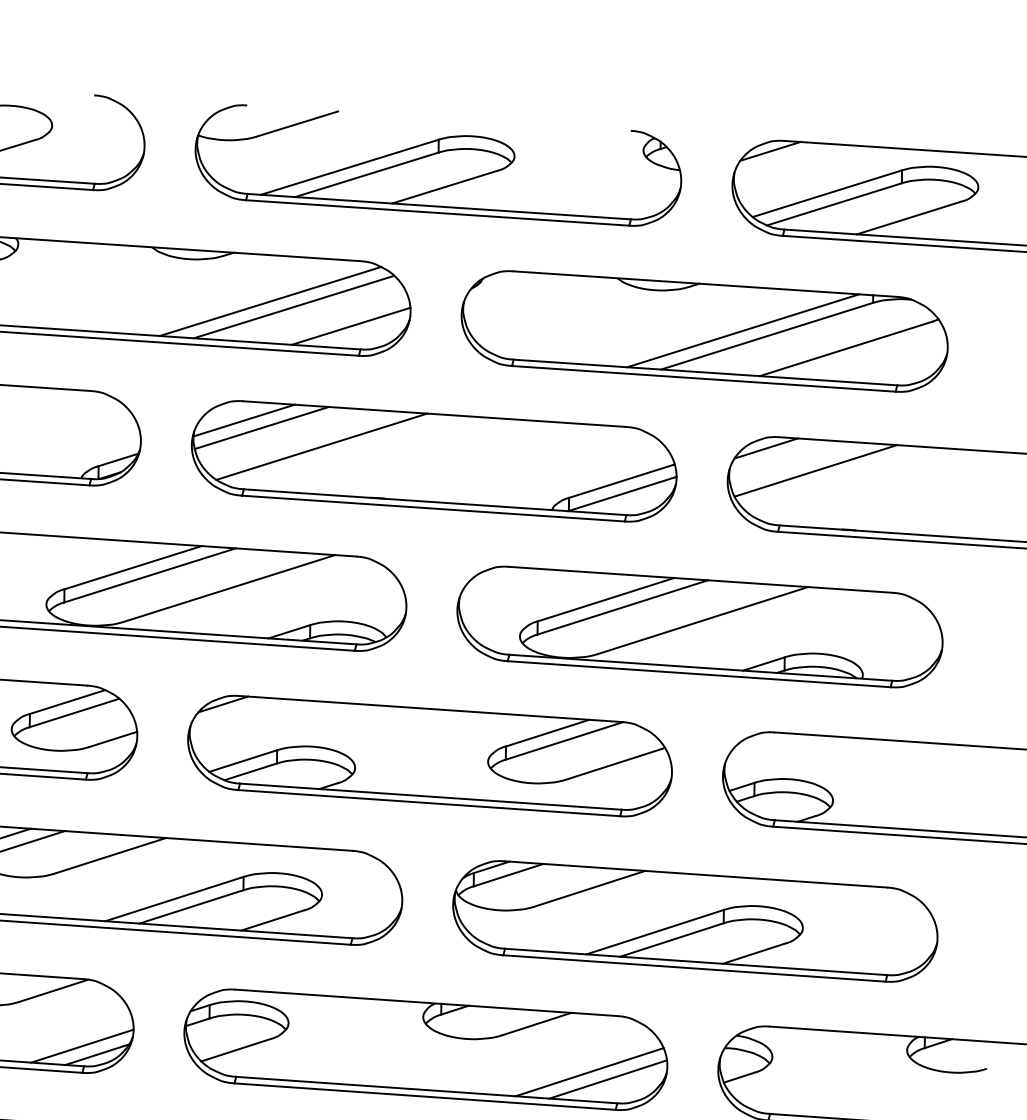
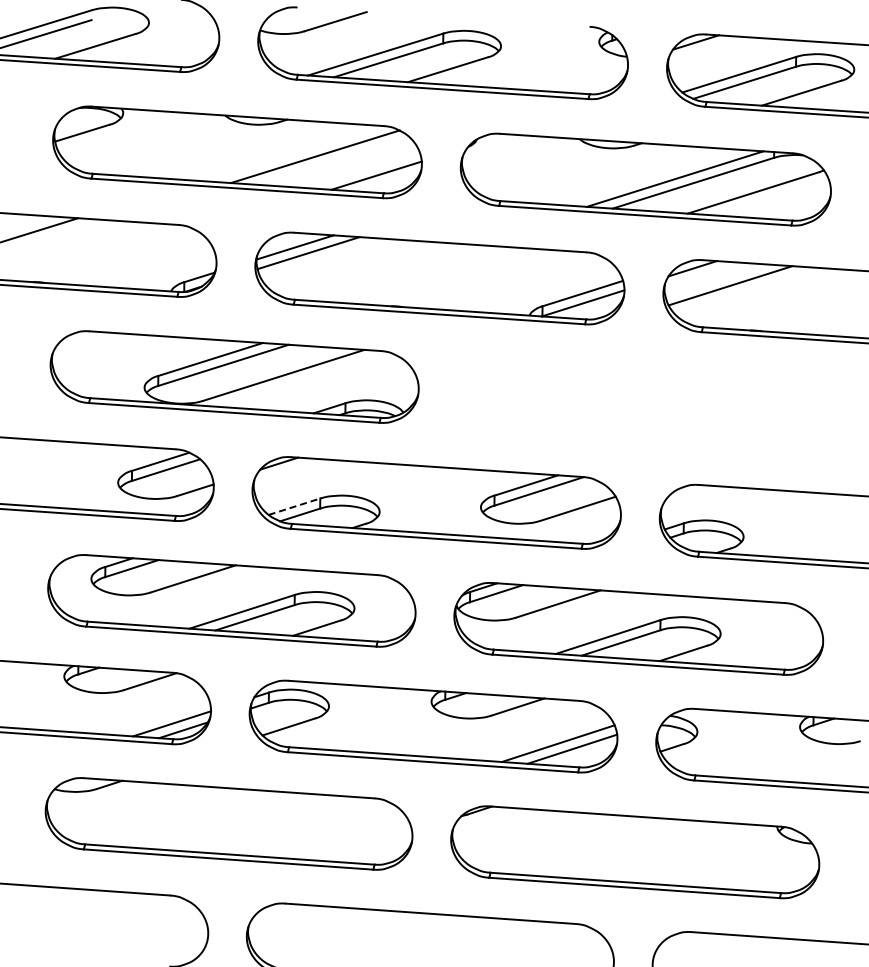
line: (293, 306) -> (332, 160), removed
line: (322, 446) -> (354, 267), removed
part: (698, 626) -> (641, 404), removed
line: (243, 760) -> (294, 506), solid -> dashed

